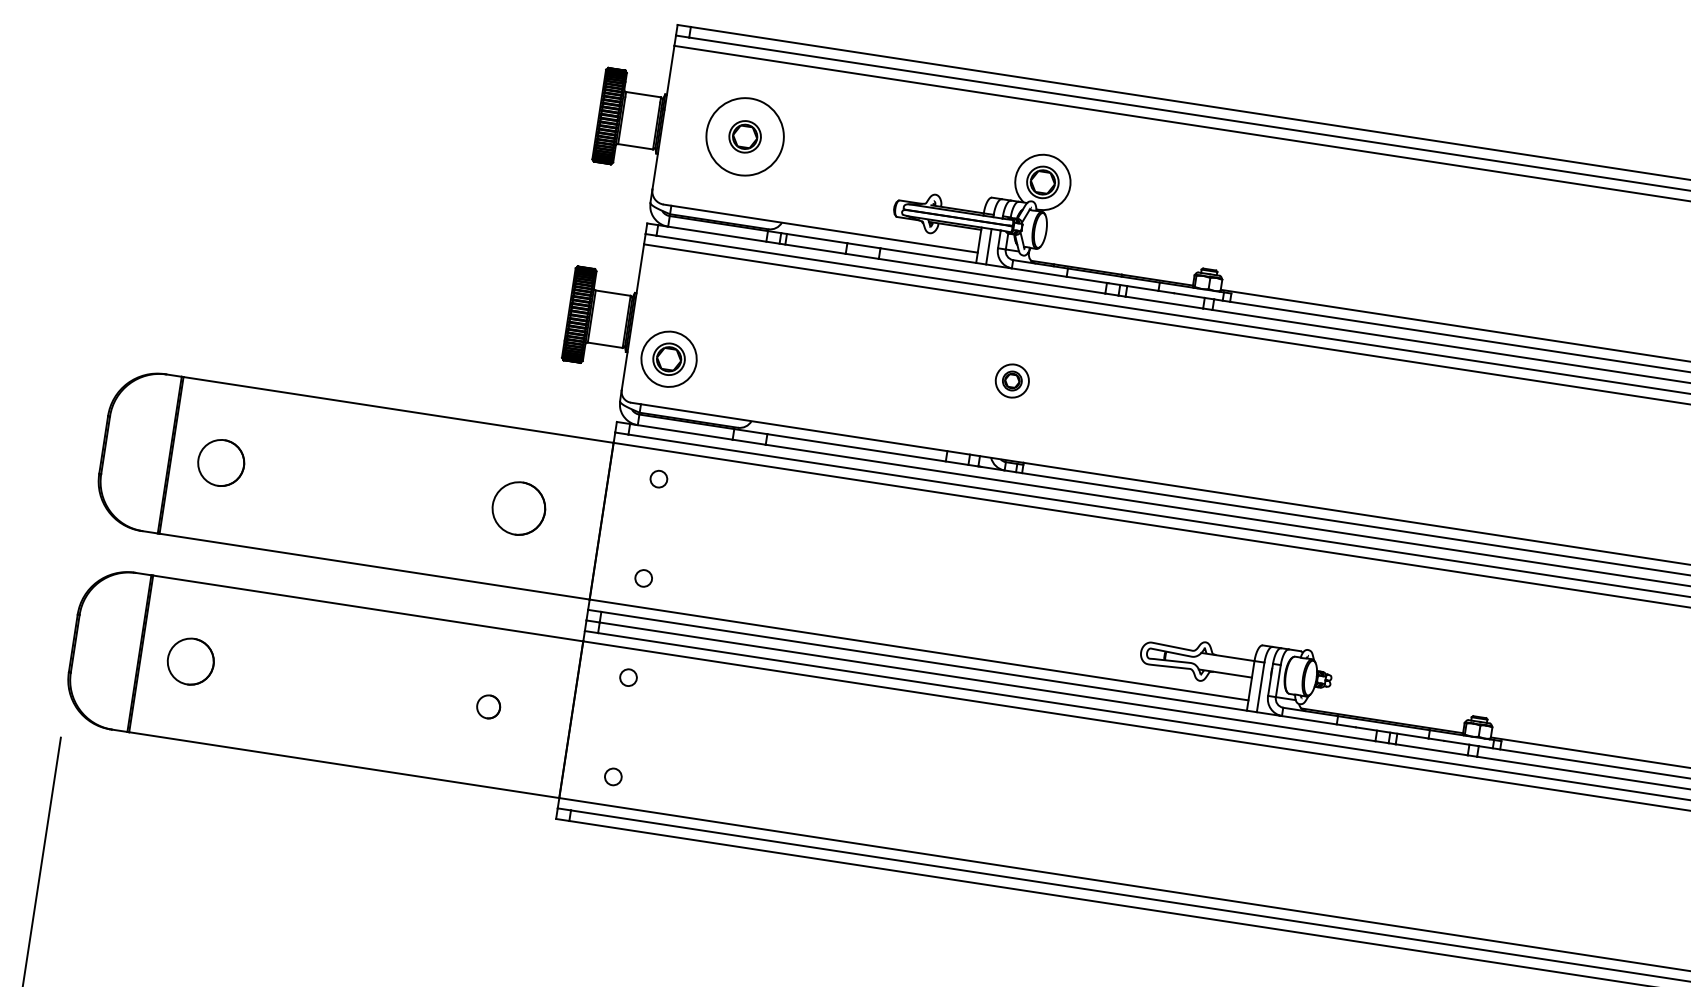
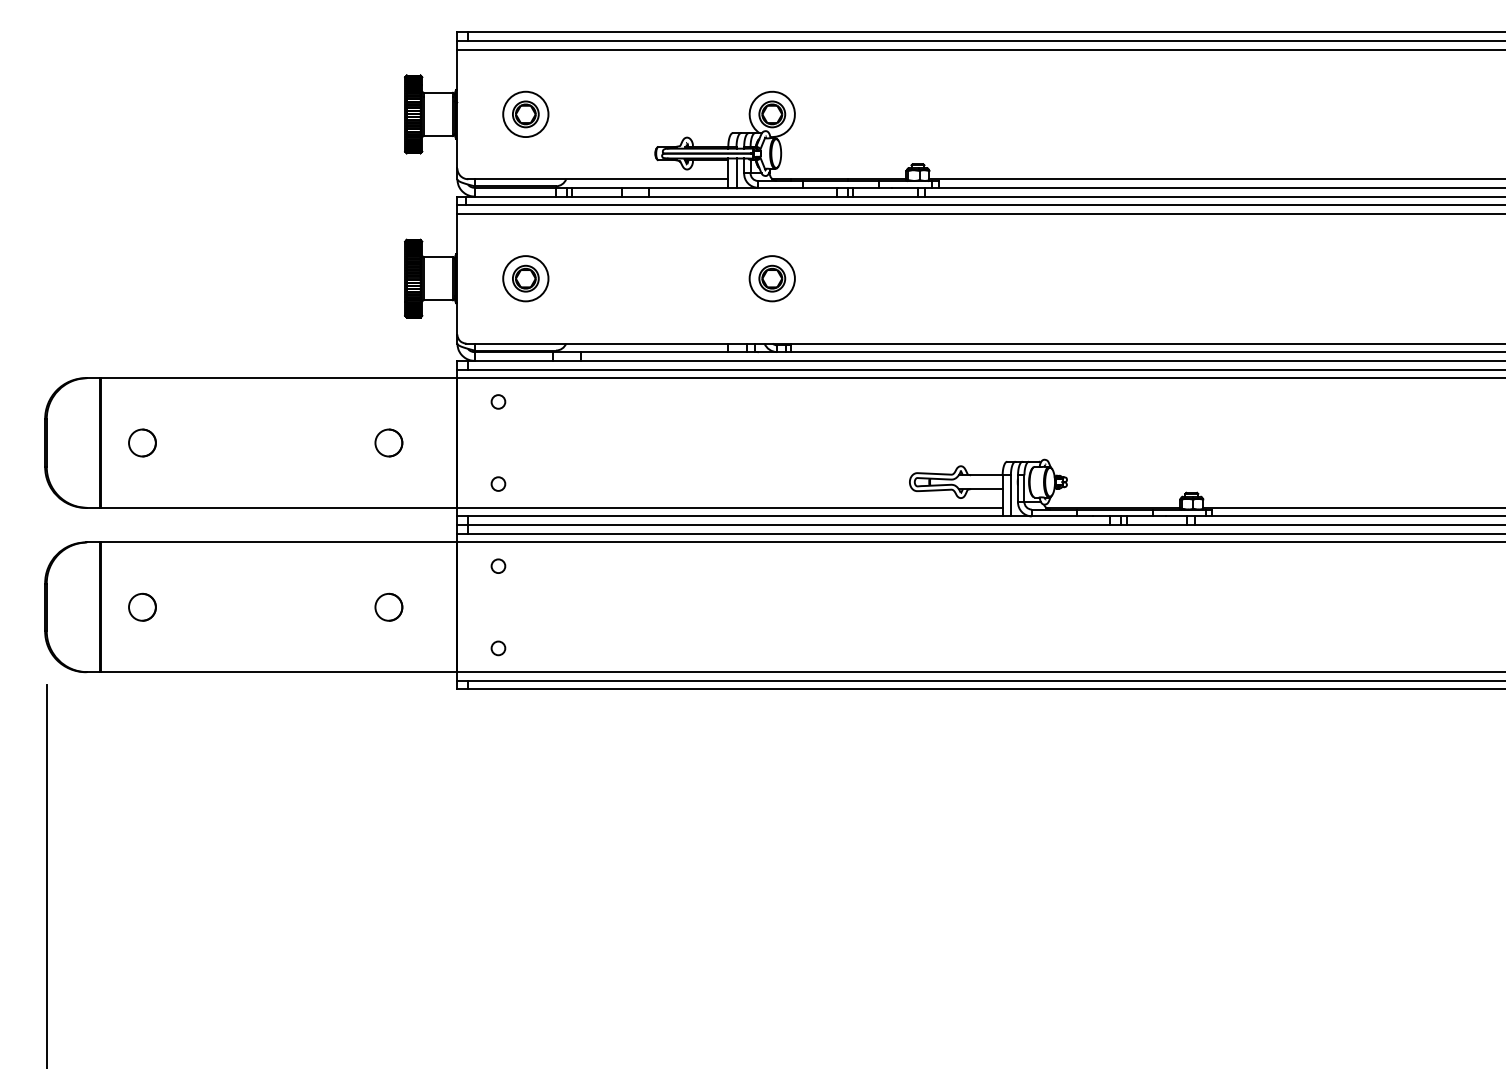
circle: (744, 136) -> (525, 114), size x0.71
part: (668, 358) -> (525, 278), moved
part: (1011, 380) -> (771, 278), size x1.67
part: (221, 462) -> (142, 442), size x0.71
part: (518, 507) -> (388, 442), size x0.62
part: (191, 660) -> (142, 606), size x0.71
part: (488, 705) -> (388, 606), size x1.43

